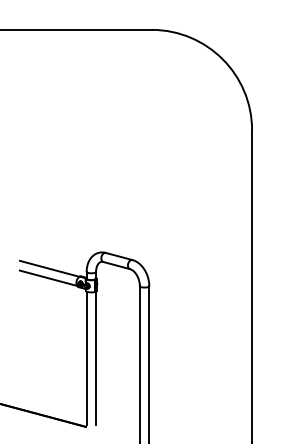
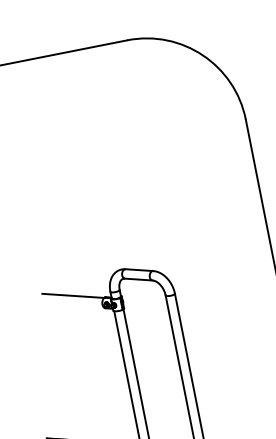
line: (48, 277) -> (73, 304), removed

